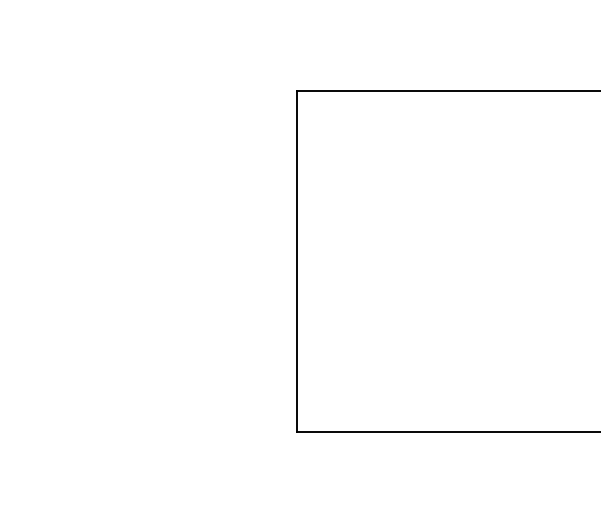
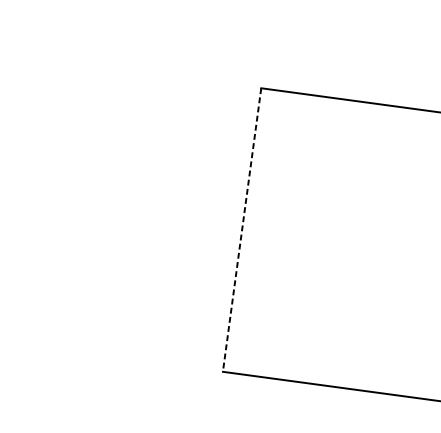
line: (296, 261) -> (241, 230), solid -> dashed

